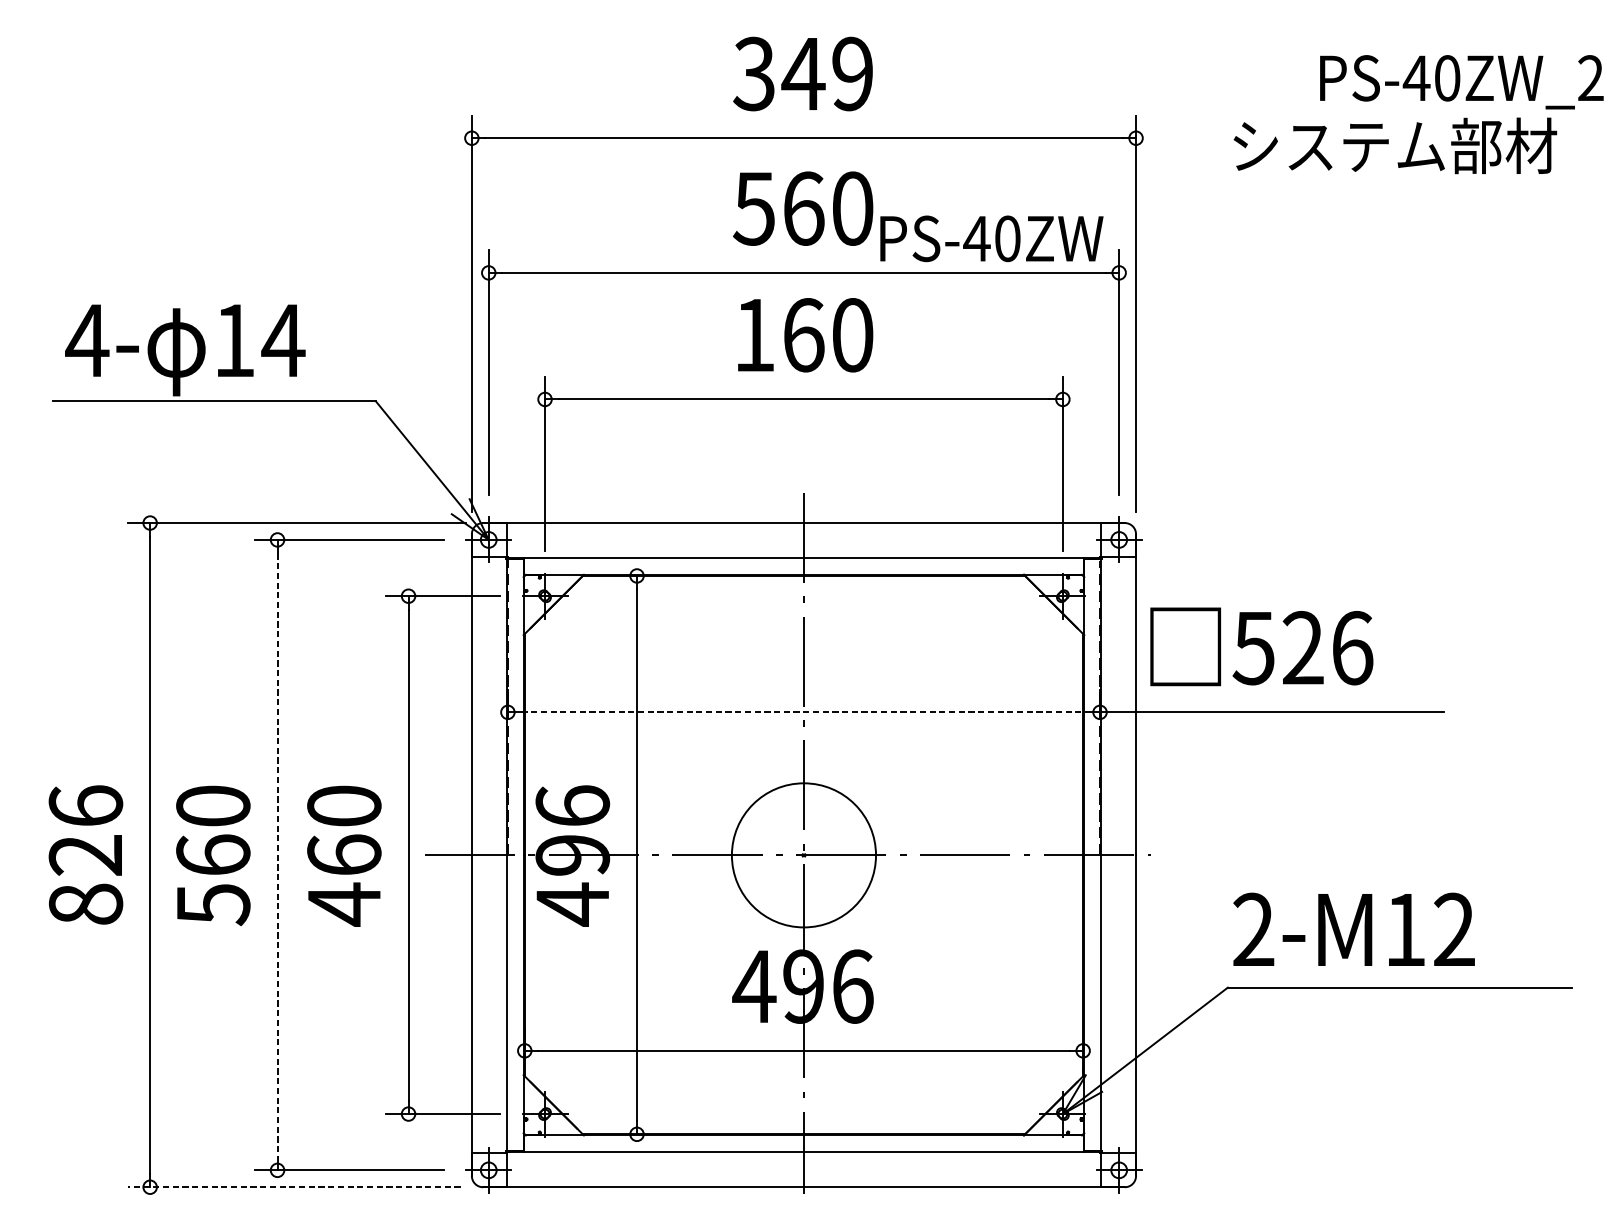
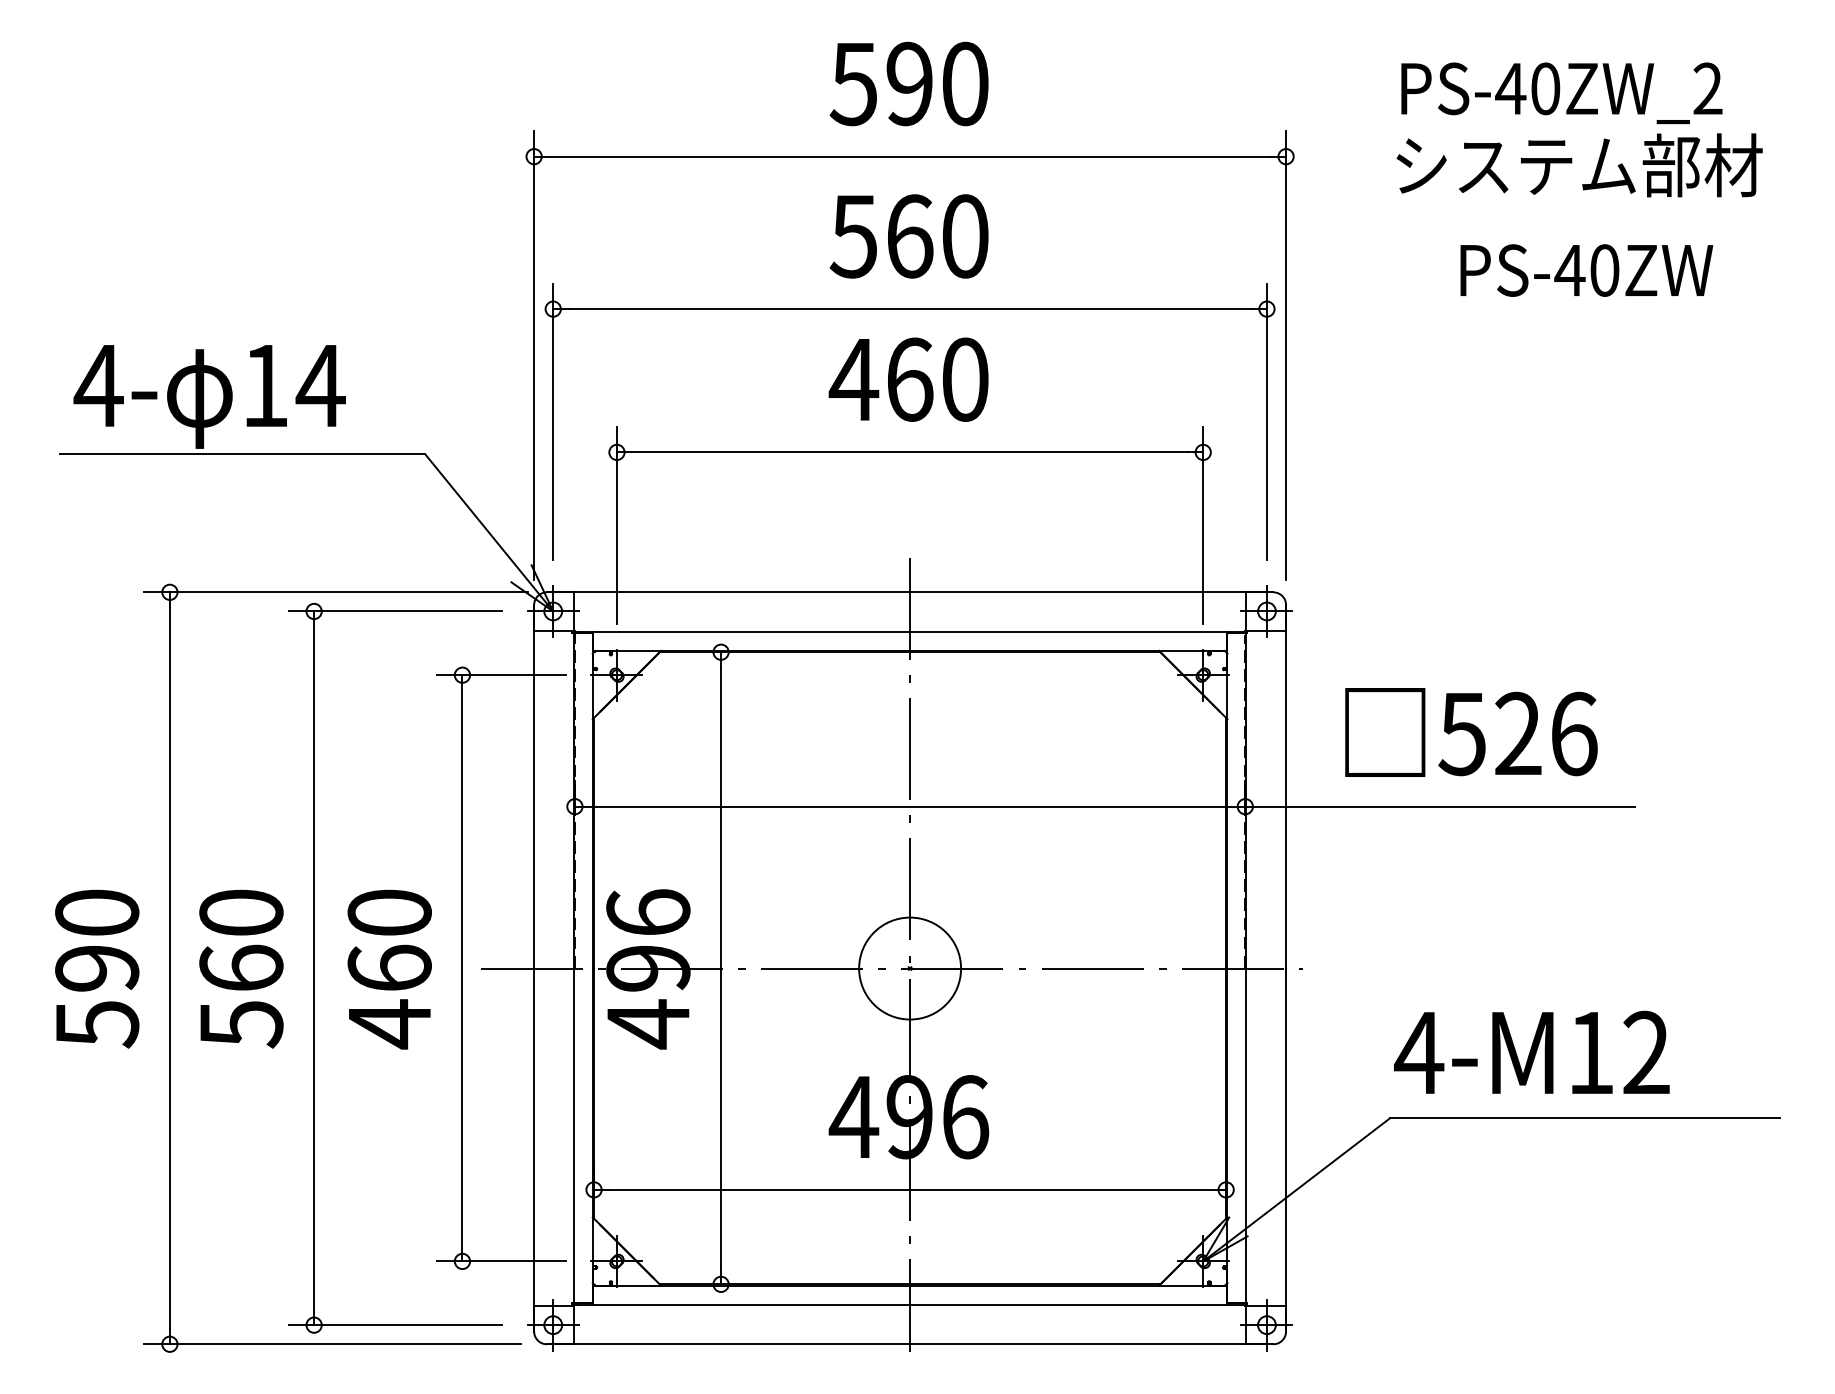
text: (802, 73) -> (908, 83), 349 -> 590
text: (1461, 82) -> (1561, 93), moved
text: (991, 238) -> (1586, 270), moved
text: (753, 335) -> (853, 379), 160 -> 460
text: (1261, 646) -> (1471, 732), moved
line: (804, 712) -> (910, 806), dashed -> solid
text: (86, 855) -> (97, 968), 826 -> 590
line: (277, 855) -> (314, 968), dashed -> solid
circle: (804, 855) -> (910, 968), size x0.62
text: (1253, 928) -> (1419, 1051), 2-M12 -> 4-M12
line: (293, 1187) -> (332, 1344), dashed -> solid

